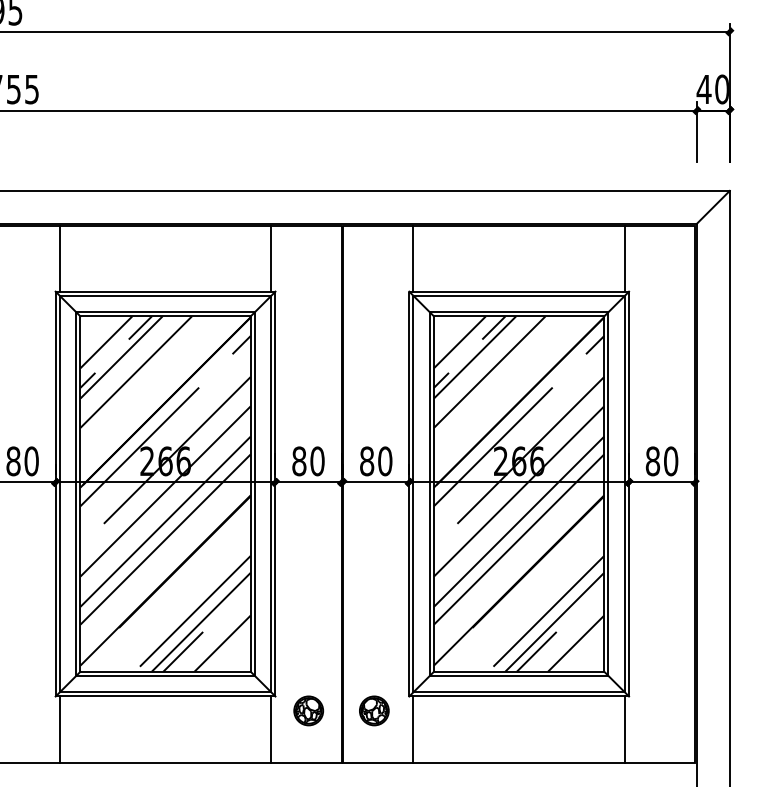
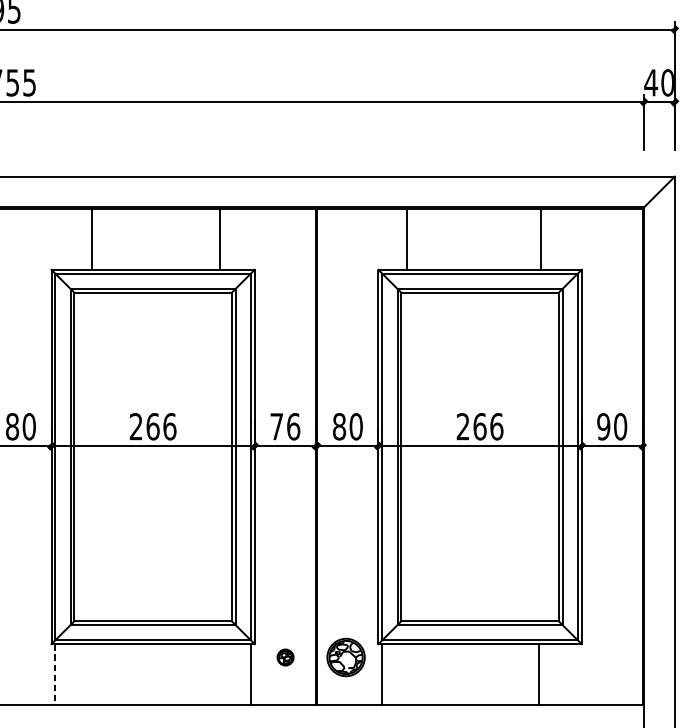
line: (59, 258) -> (92, 239), moved
line: (271, 258) -> (220, 239), moved
line: (413, 258) -> (407, 239), moved
line: (624, 258) -> (540, 239), moved
text: (308, 461) -> (285, 426), 80 -> 76
text: (652, 461) -> (603, 426), 80 -> 90
hatch: (165, 493) -> (153, 456), removed
hatch: (519, 493) -> (480, 456), removed
part: (308, 710) -> (285, 657), size x0.6
part: (374, 710) -> (346, 657), size x1.4
line: (624, 729) -> (538, 674), moved
line: (59, 730) -> (55, 675), solid -> dashed

